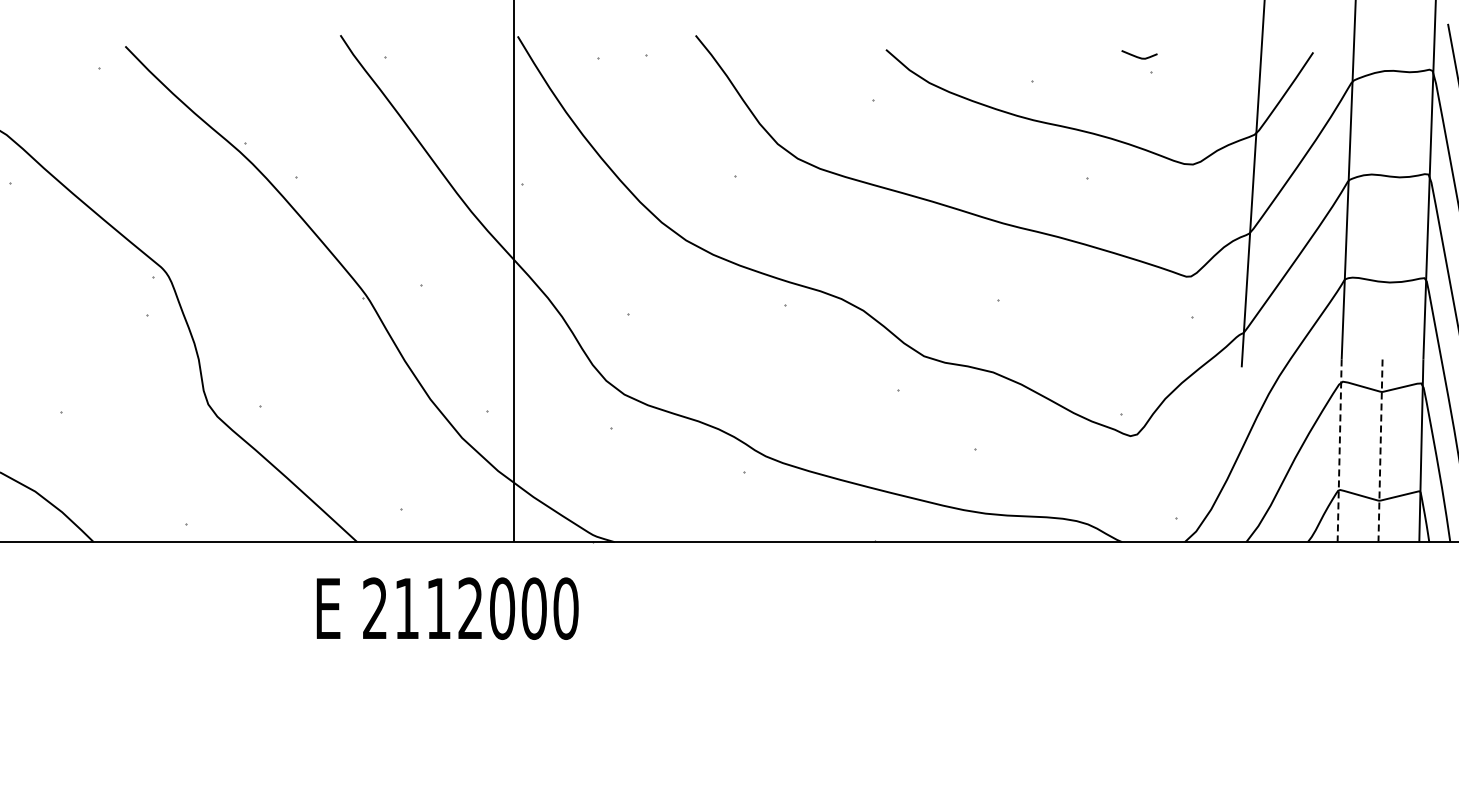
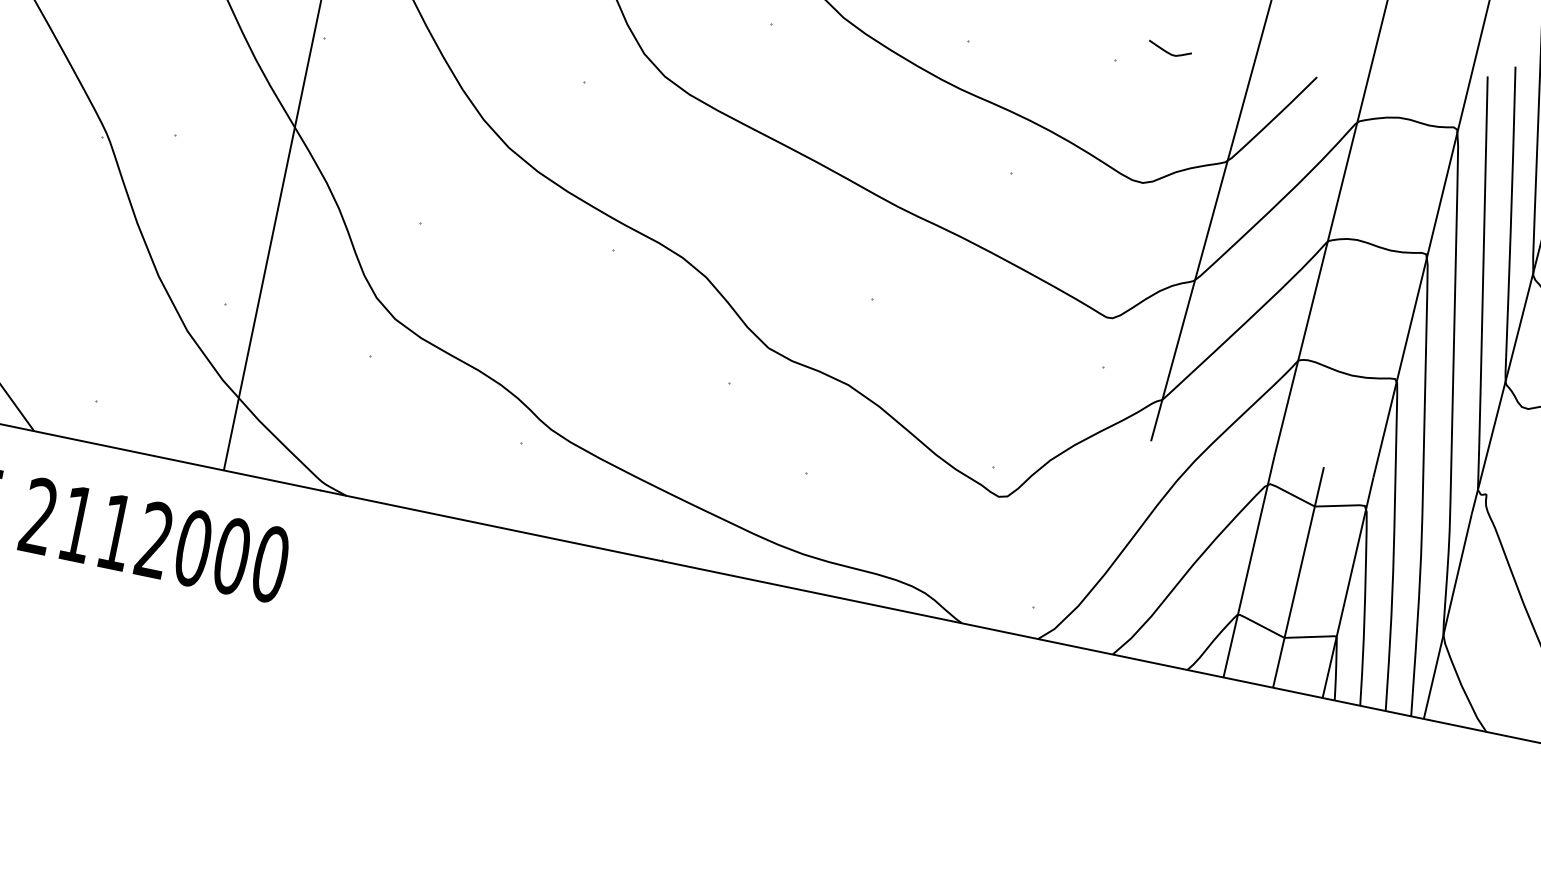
curve: (1139, 56) -> (1169, 51), moved
line: (1339, 451) -> (1248, 567), dashed -> solid
line: (1380, 451) -> (1298, 578), dashed -> solid

